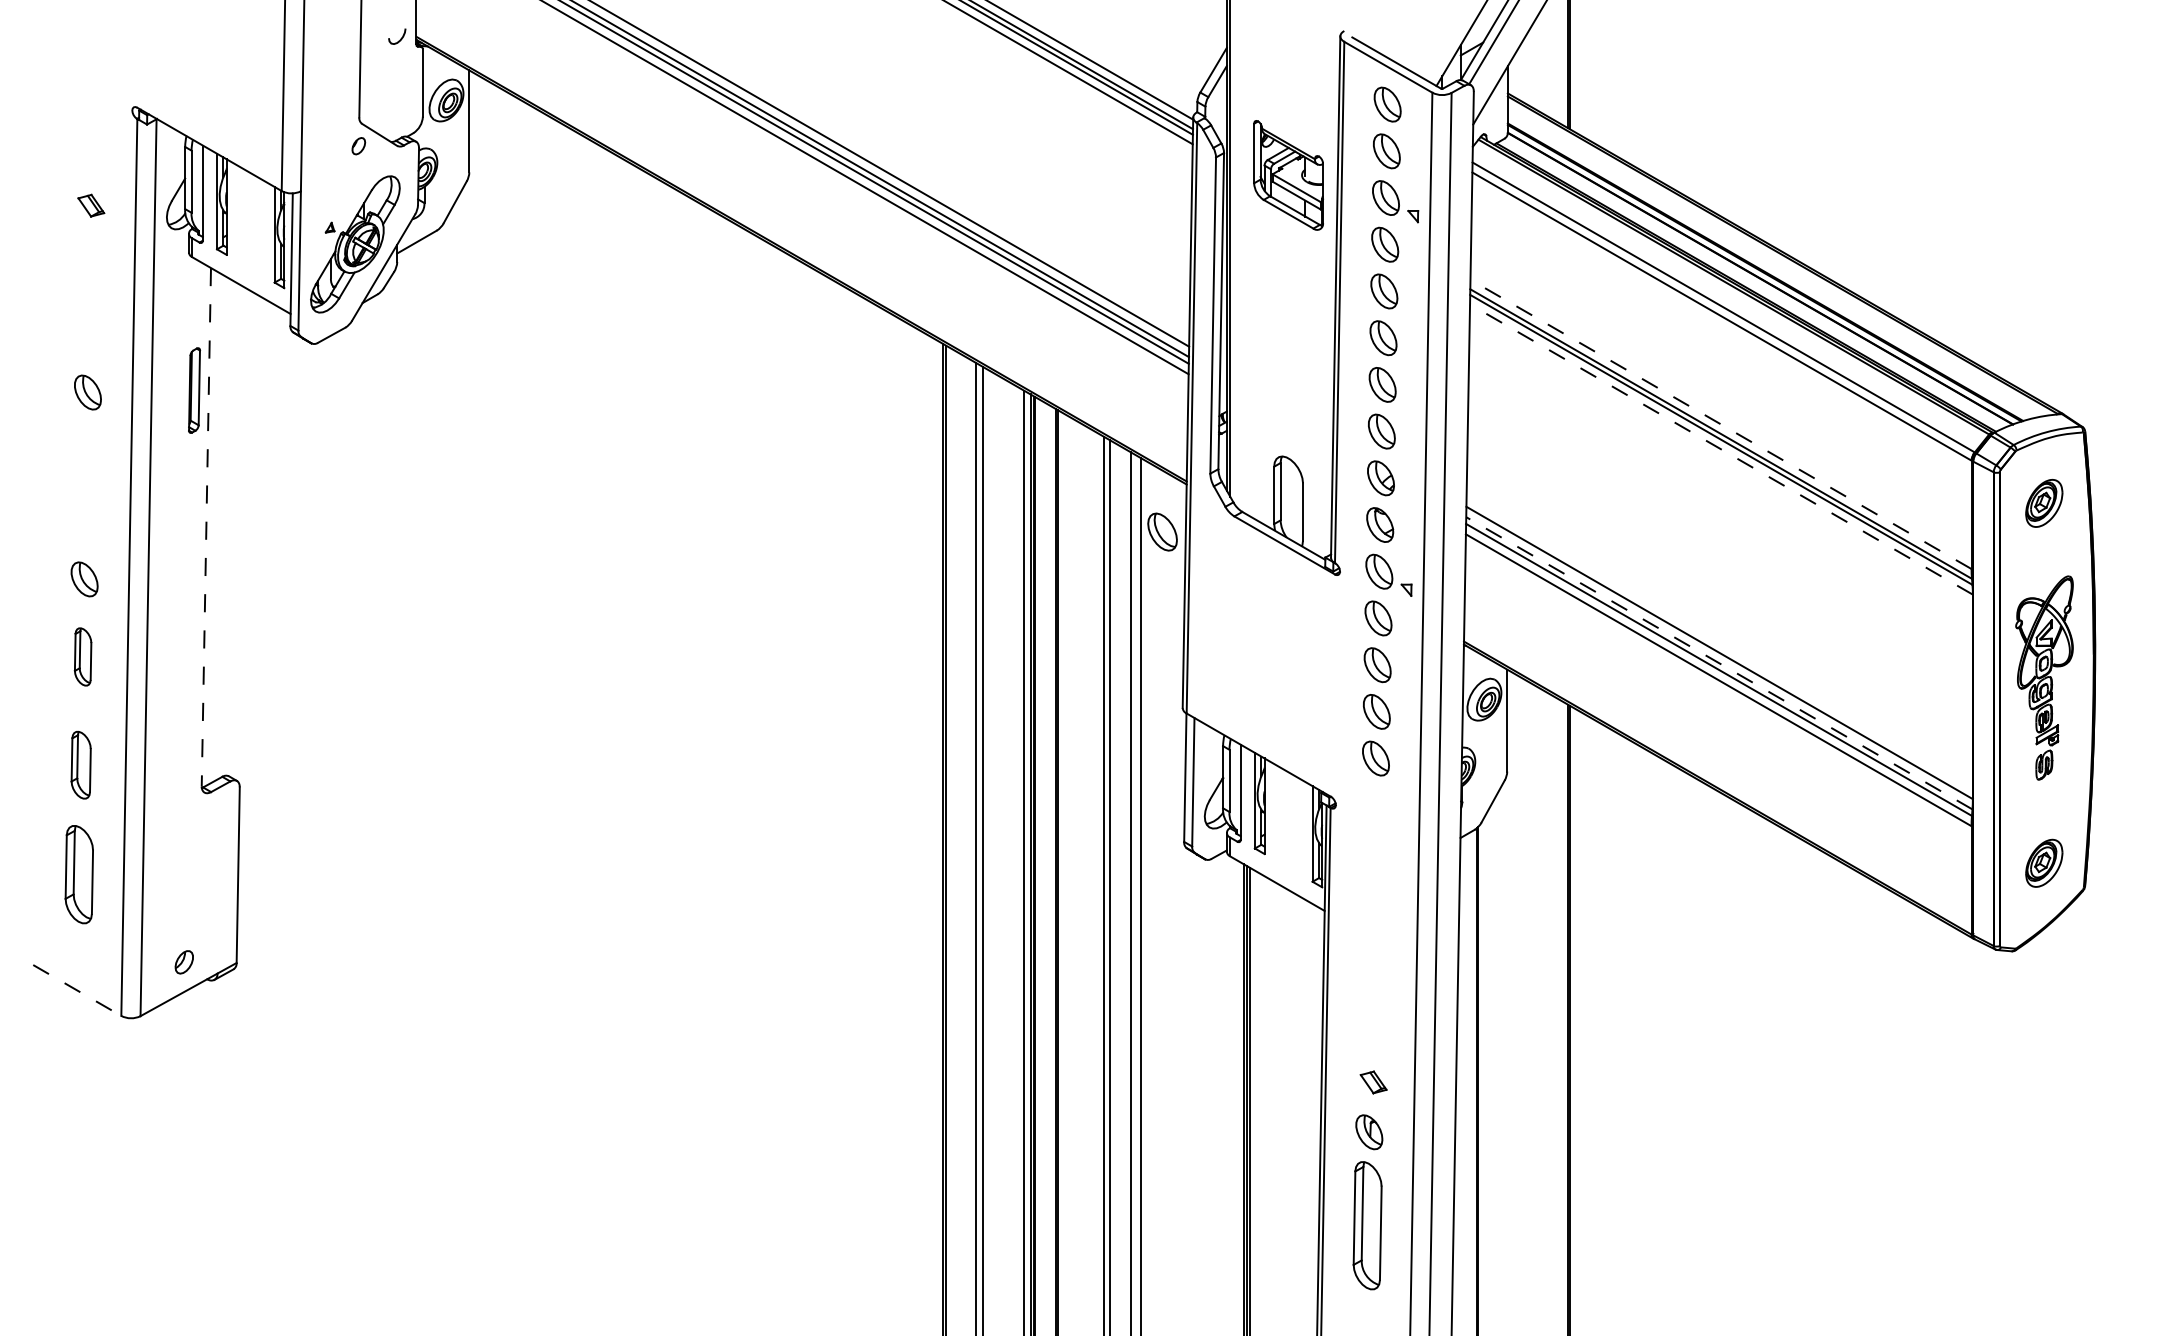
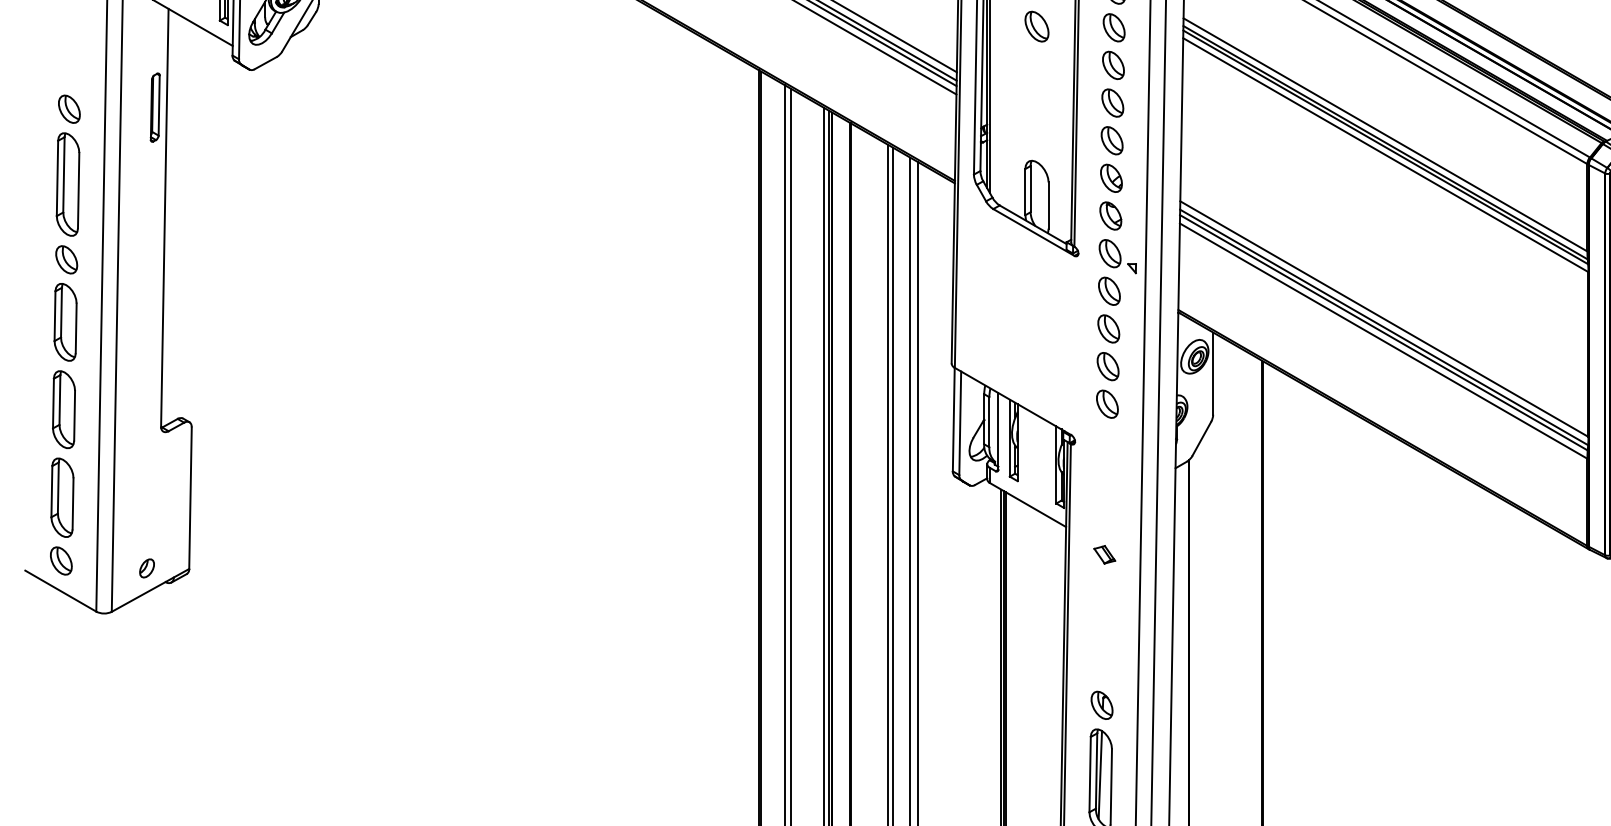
line: (1720, 424) -> (1385, 135), dashed -> solid
line: (1721, 449) -> (1385, 155), dashed -> solid
part: (86, 485) -> (68, 184), added
line: (206, 527) -> (164, 218), dashed -> solid
part: (1162, 531) -> (1036, 26), moved
part: (82, 656) -> (65, 321), size x1.67
line: (1718, 663) -> (1383, 327), dashed -> solid
part: (80, 764) -> (63, 409), size x1.43
part: (77, 952) -> (60, 560), added
line: (77, 990) -> (60, 591), dashed -> solid
part: (1373, 1082) -> (1104, 554), moved
line: (1367, 1218) -> (1100, 774), added

